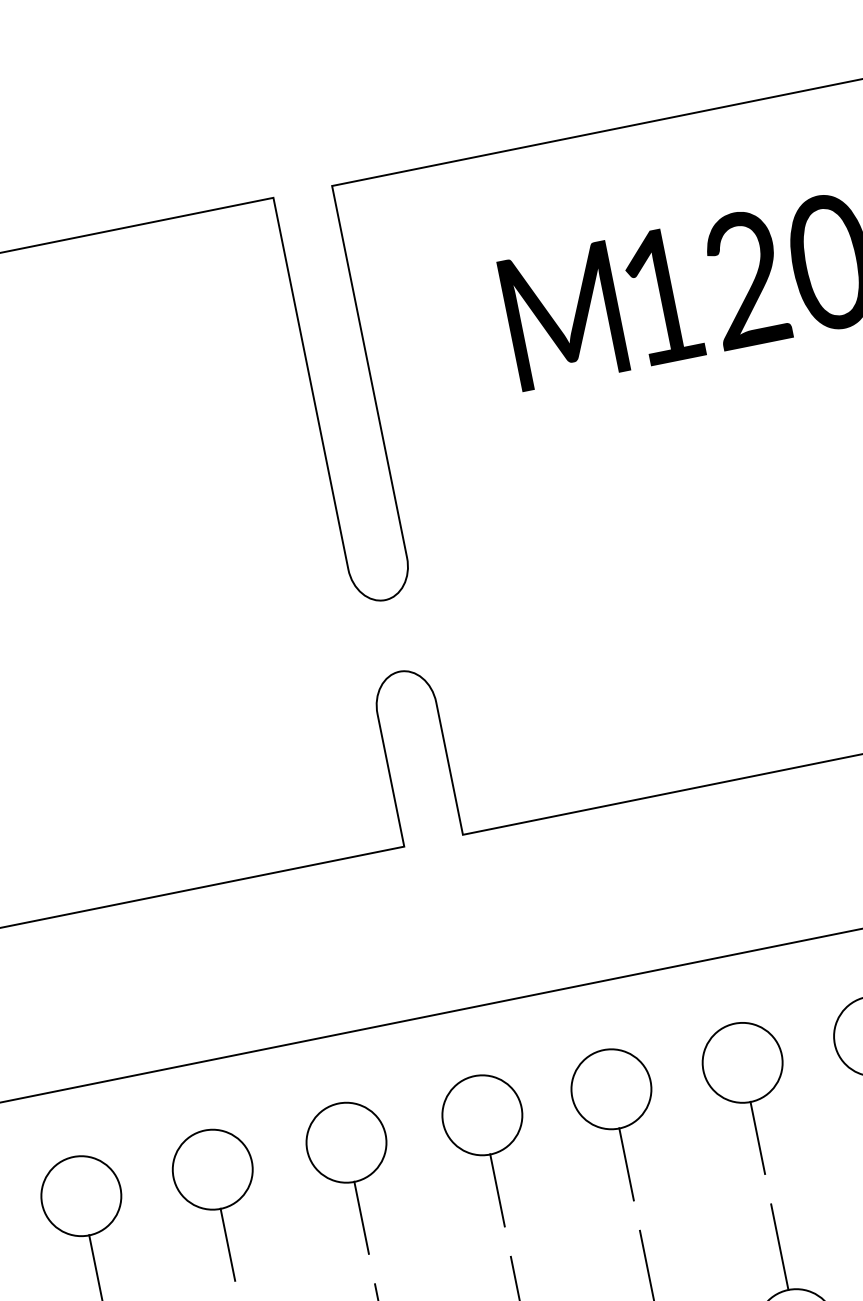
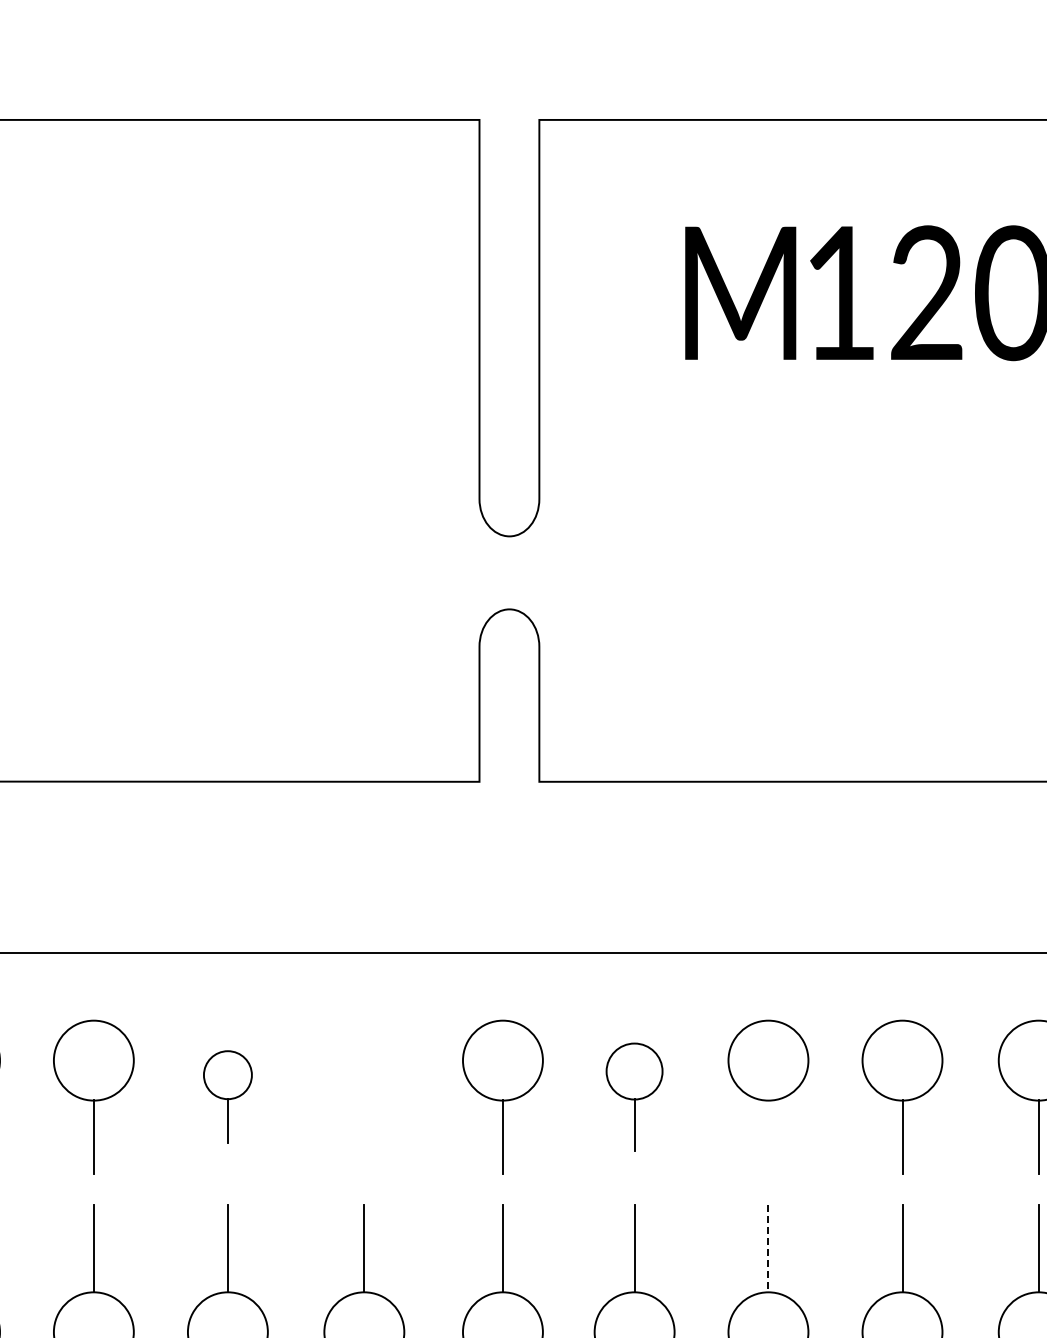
part: (618, 1124) -> (634, 1096), size x0.7
line: (757, 1138) -> (768, 1137), removed
part: (353, 1177) -> (364, 1096), removed
part: (219, 1204) -> (227, 1096), size x0.6
line: (779, 1247) -> (768, 1248), solid -> dashed

